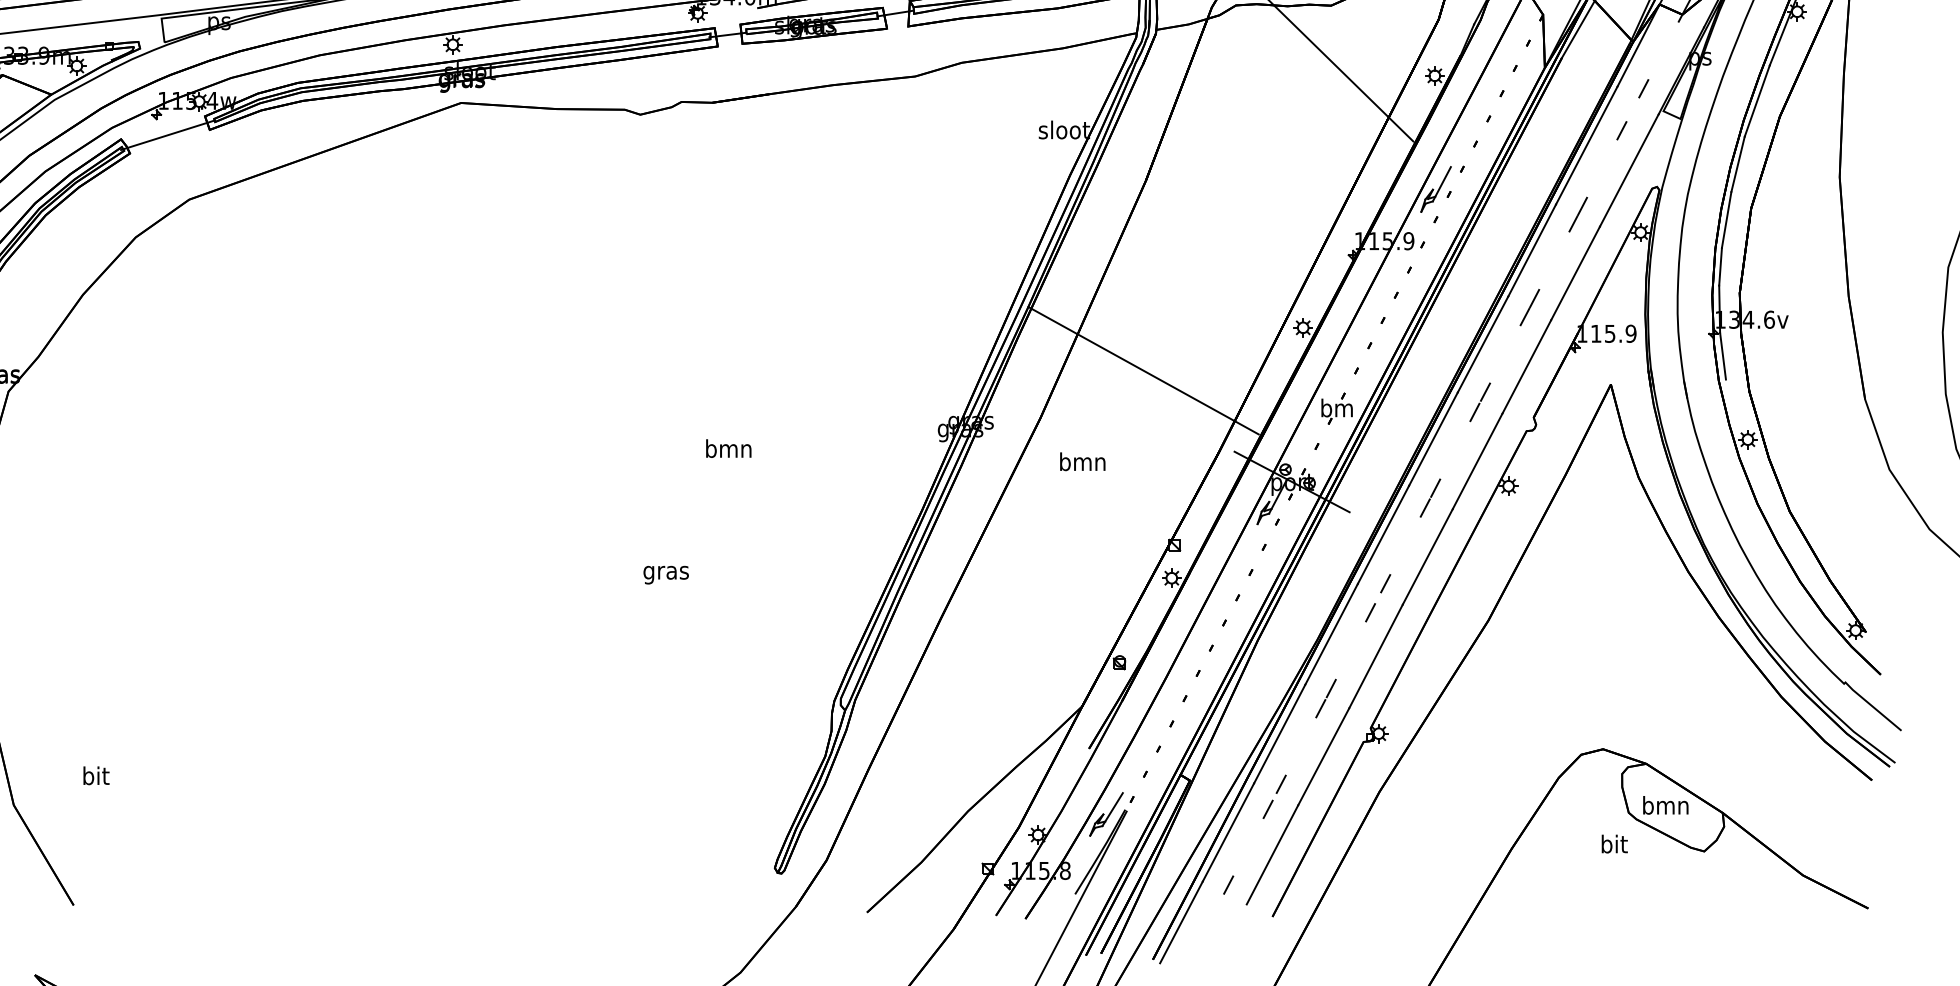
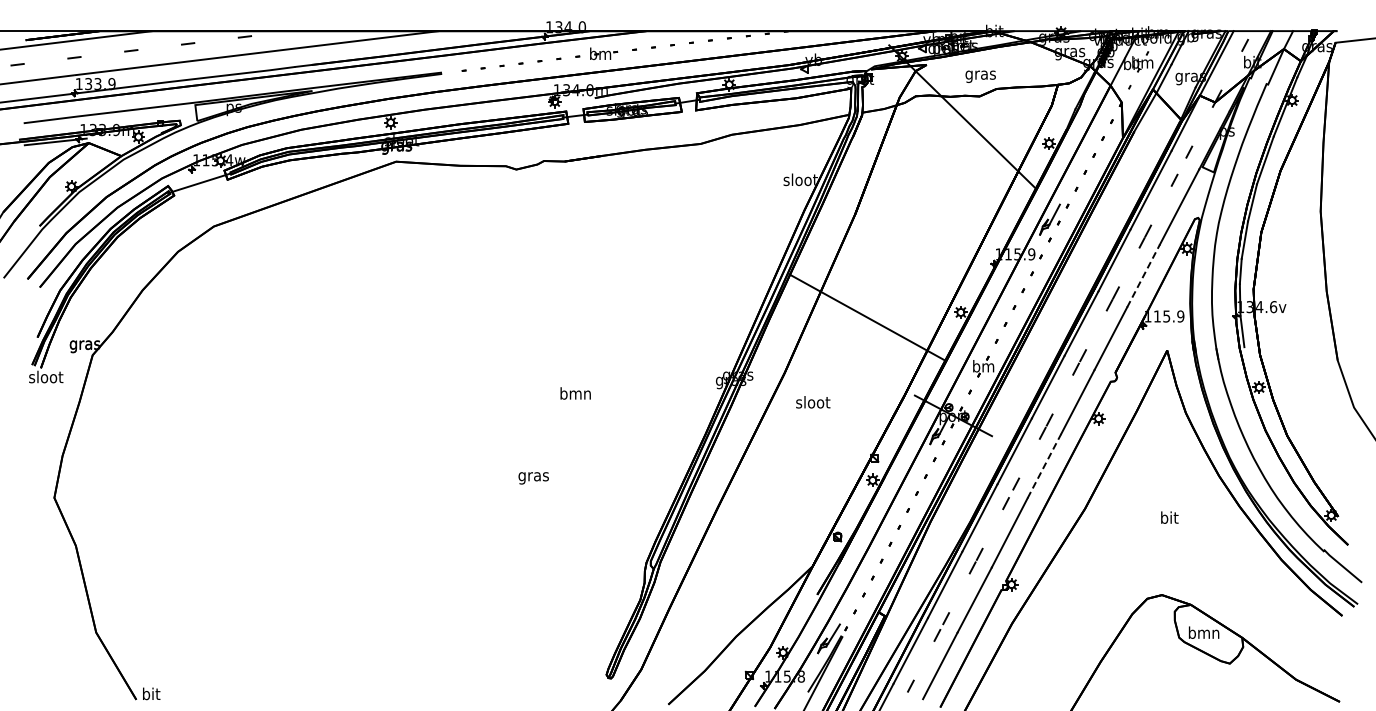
line: (1575, 272) -> (1143, 275), solid -> dashed
line: (1143, 369) -> (866, 316), moved
text: (1083, 462) -> (813, 402), bmn -> sloot
line: (1427, 556) -> (1044, 465), solid -> dashed
text: (96, 775) -> (151, 693), moved
text: (1614, 843) -> (1169, 517), moved

